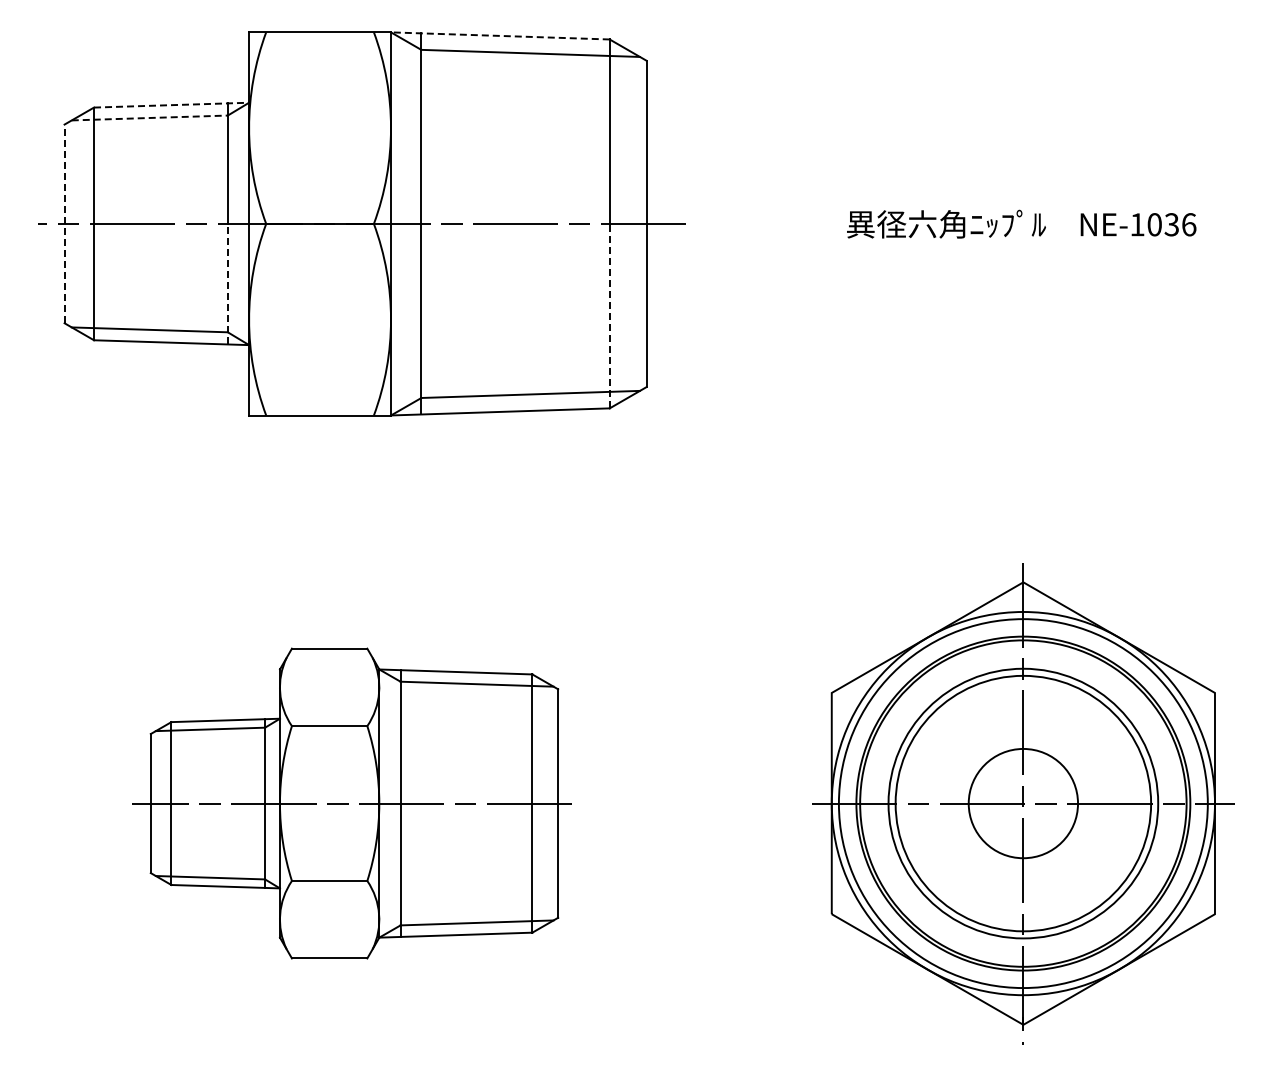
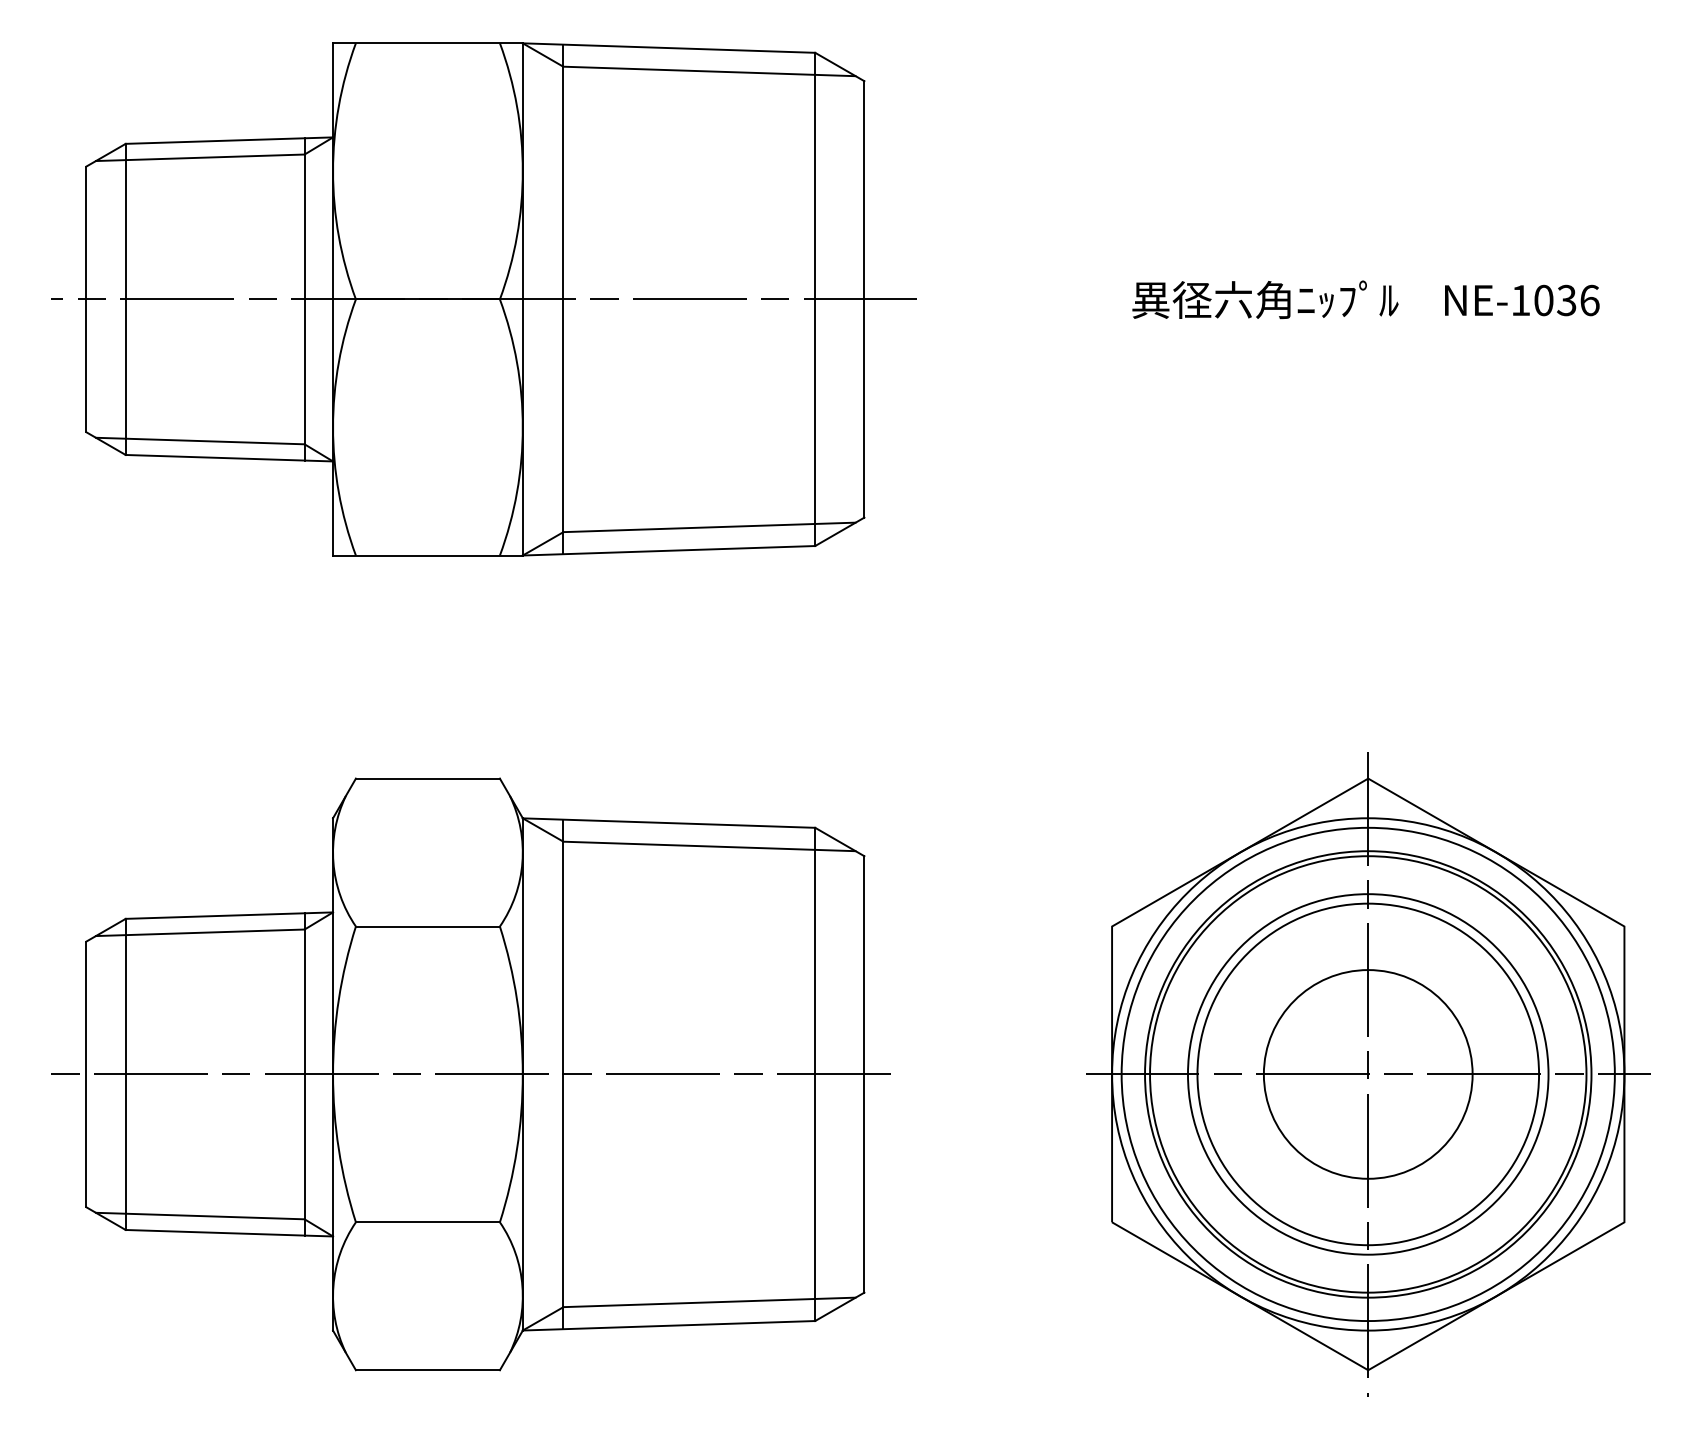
line: (499, 35) -> (667, 47), dashed -> solid
line: (171, 105) -> (229, 141), dashed -> solid
line: (150, 117) -> (201, 157), dashed -> solid
line: (64, 223) -> (86, 298), dashed -> solid
line: (227, 283) -> (304, 379), dashed -> solid
line: (609, 315) -> (814, 421), dashed -> solid
part: (351, 803) -> (469, 1074), size x1.43
circle: (1023, 803) -> (1368, 1074), size x1.43

